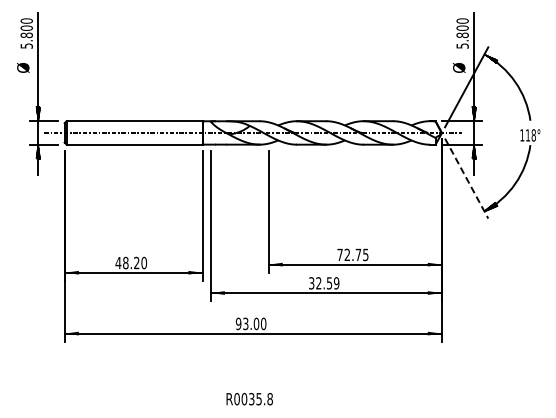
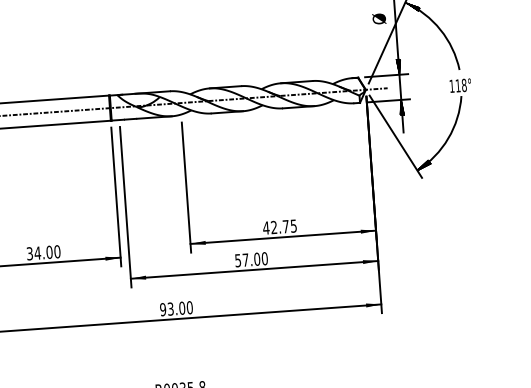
line: (466, 179) -> (395, 137), dashed -> solid
text: (340, 254) -> (266, 227), 72.75 -> 42.75
text: (127, 262) -> (39, 252), 48.20 -> 34.00
text: (324, 283) -> (251, 259), 32.59 -> 57.00

